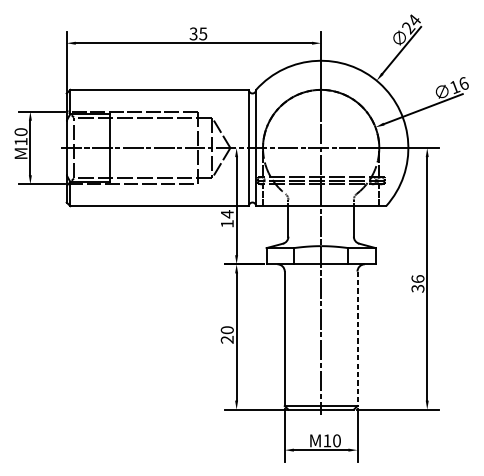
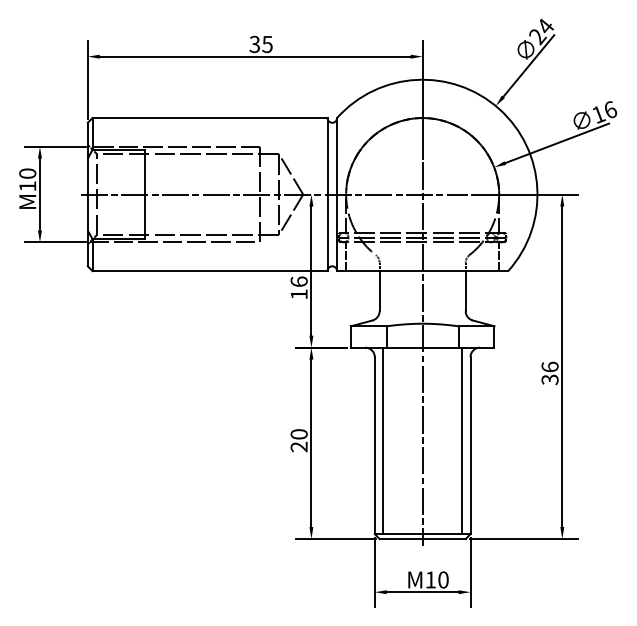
text: (226, 214) -> (298, 281), 14 -> 16
line: (291, 334) -> (383, 440), added
line: (350, 334) -> (461, 440), added
line: (357, 339) -> (470, 446), dashed -> solid

